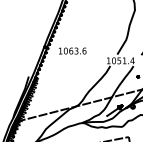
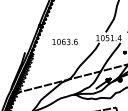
text: (72, 50) -> (64, 41), moved

